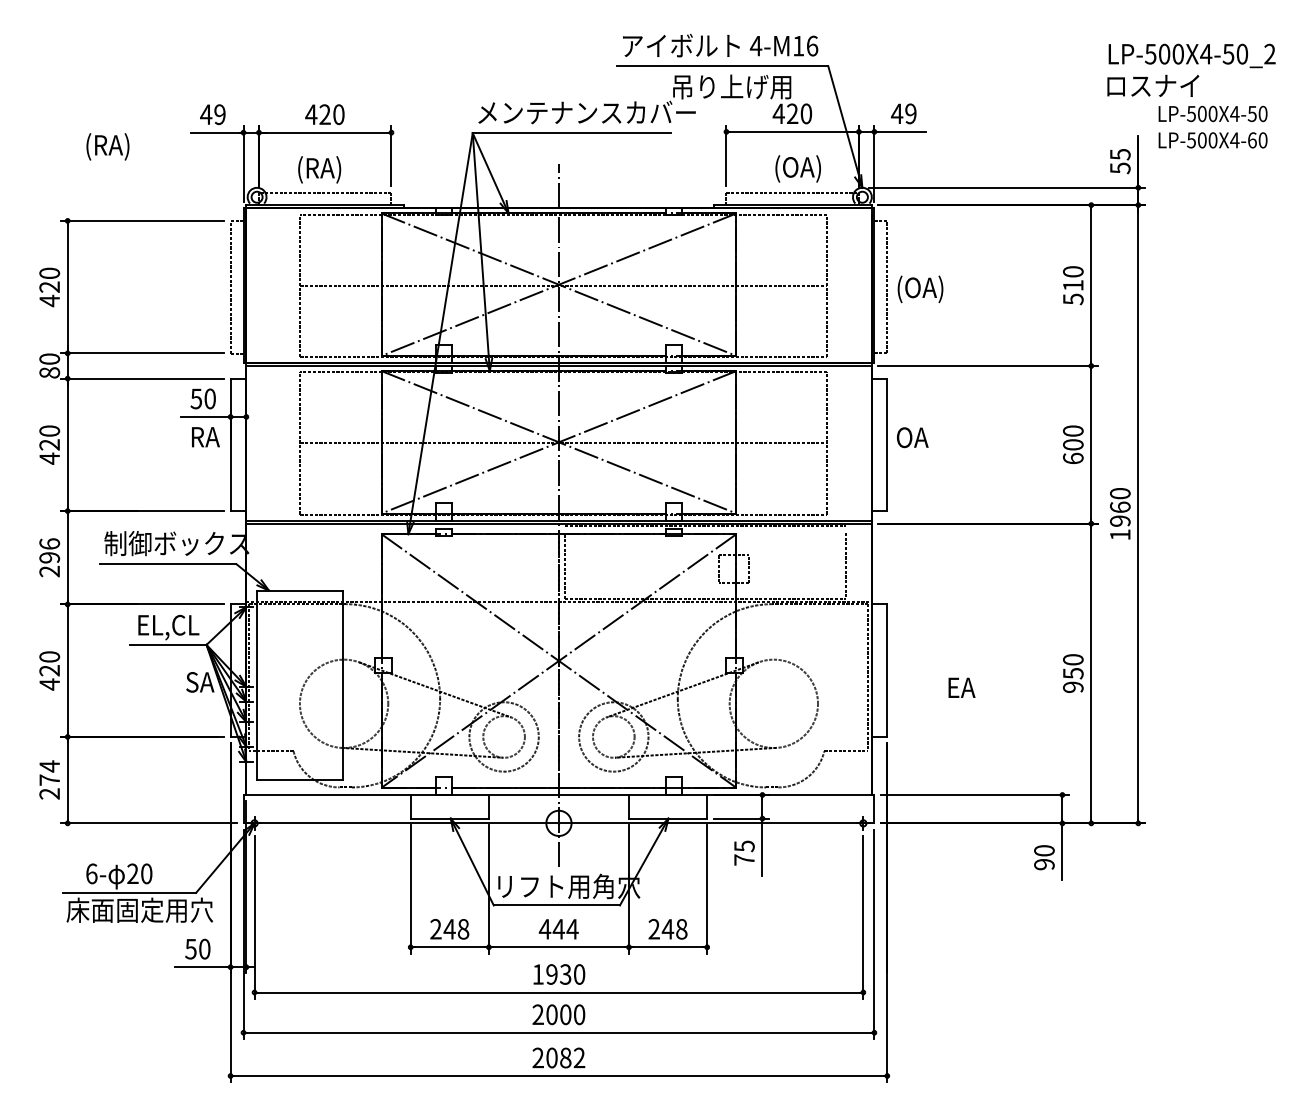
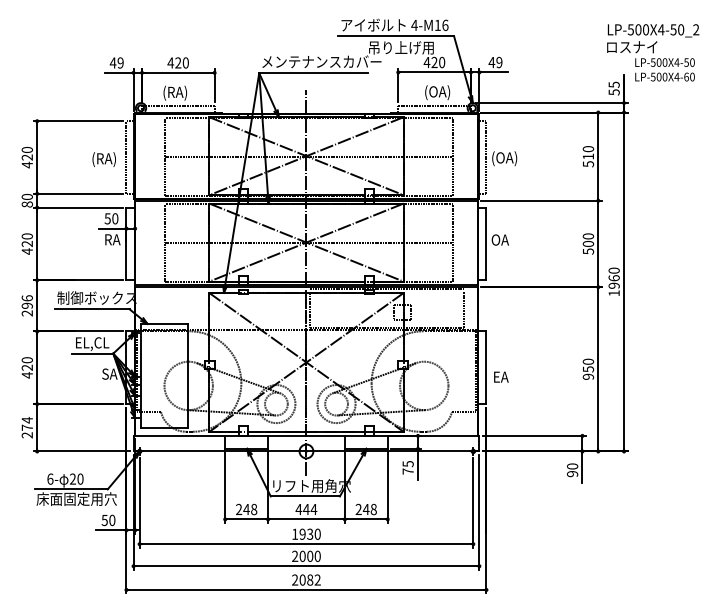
text: (106, 146) -> (103, 159), moved
text: (1073, 458) -> (588, 251), 600 -> 500
text: (962, 686) -> (501, 376), moved

